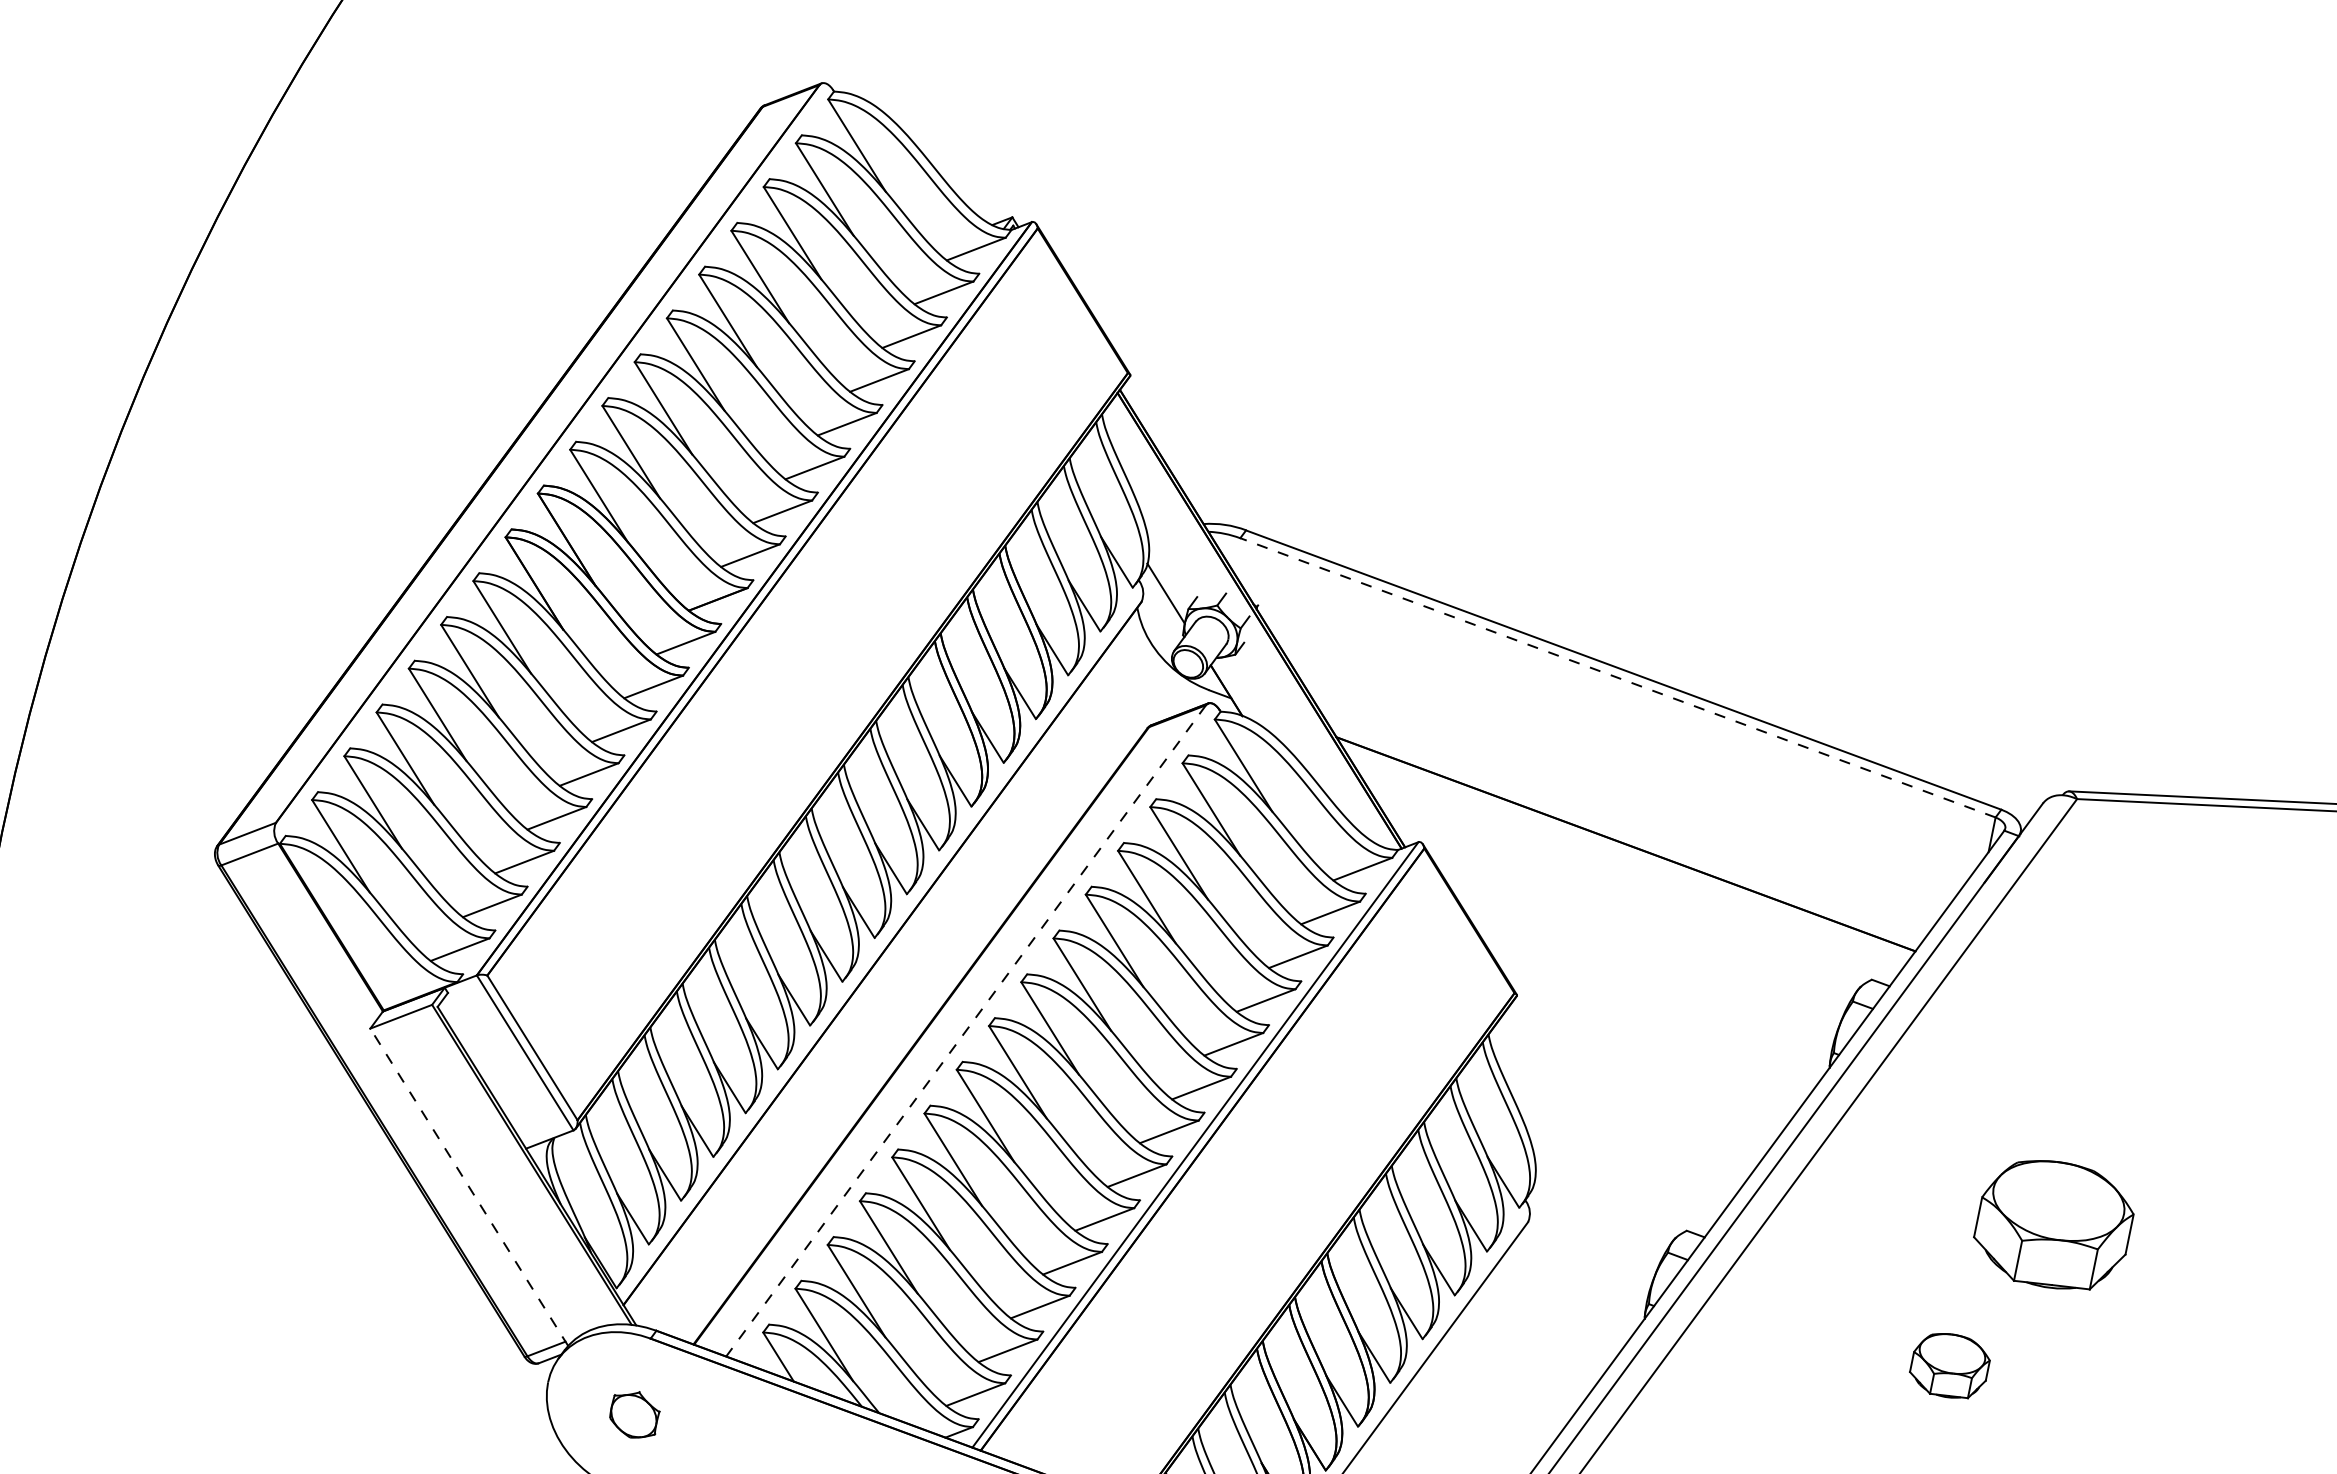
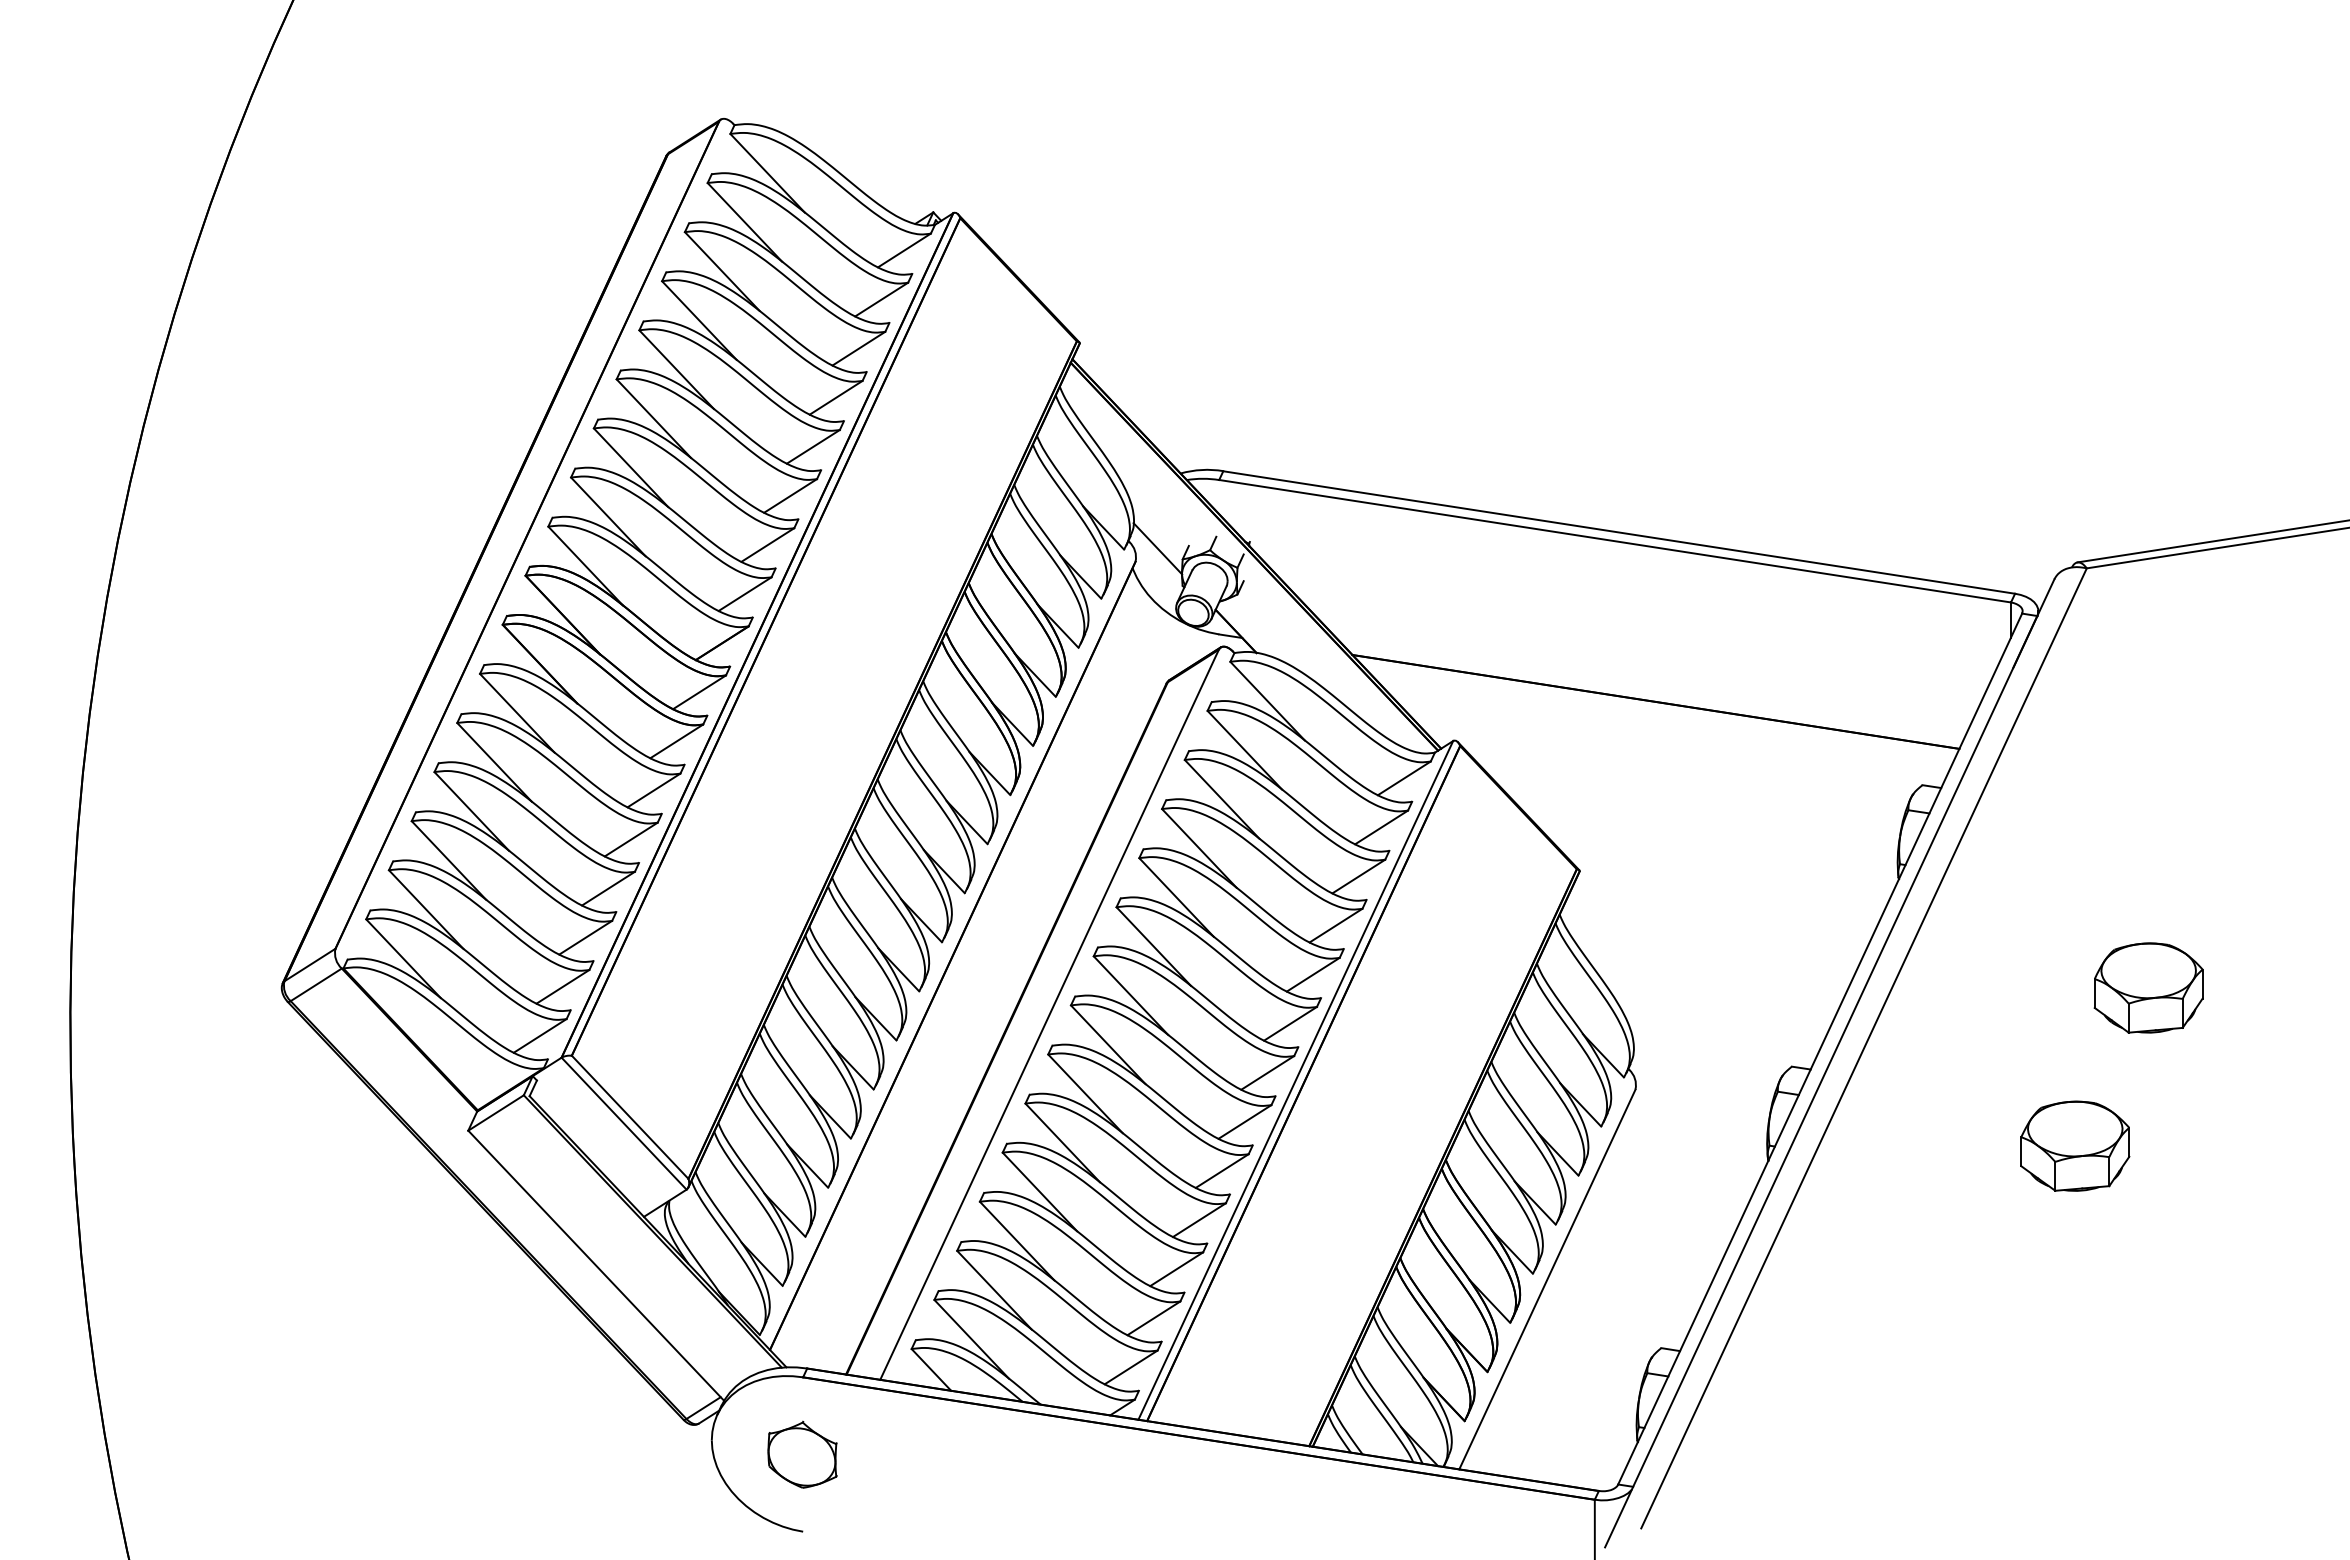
line: (1618, 678) -> (1615, 541), dashed -> solid
line: (965, 1031) -> (1049, 1015), dashed -> solid
line: (468, 1186) -> (595, 1265), dashed -> solid
part: (2053, 1224) -> (2148, 987), size x0.71
part: (1950, 1365) -> (2075, 1145), size x1.43
part: (634, 1414) -> (802, 1454), size x1.43

